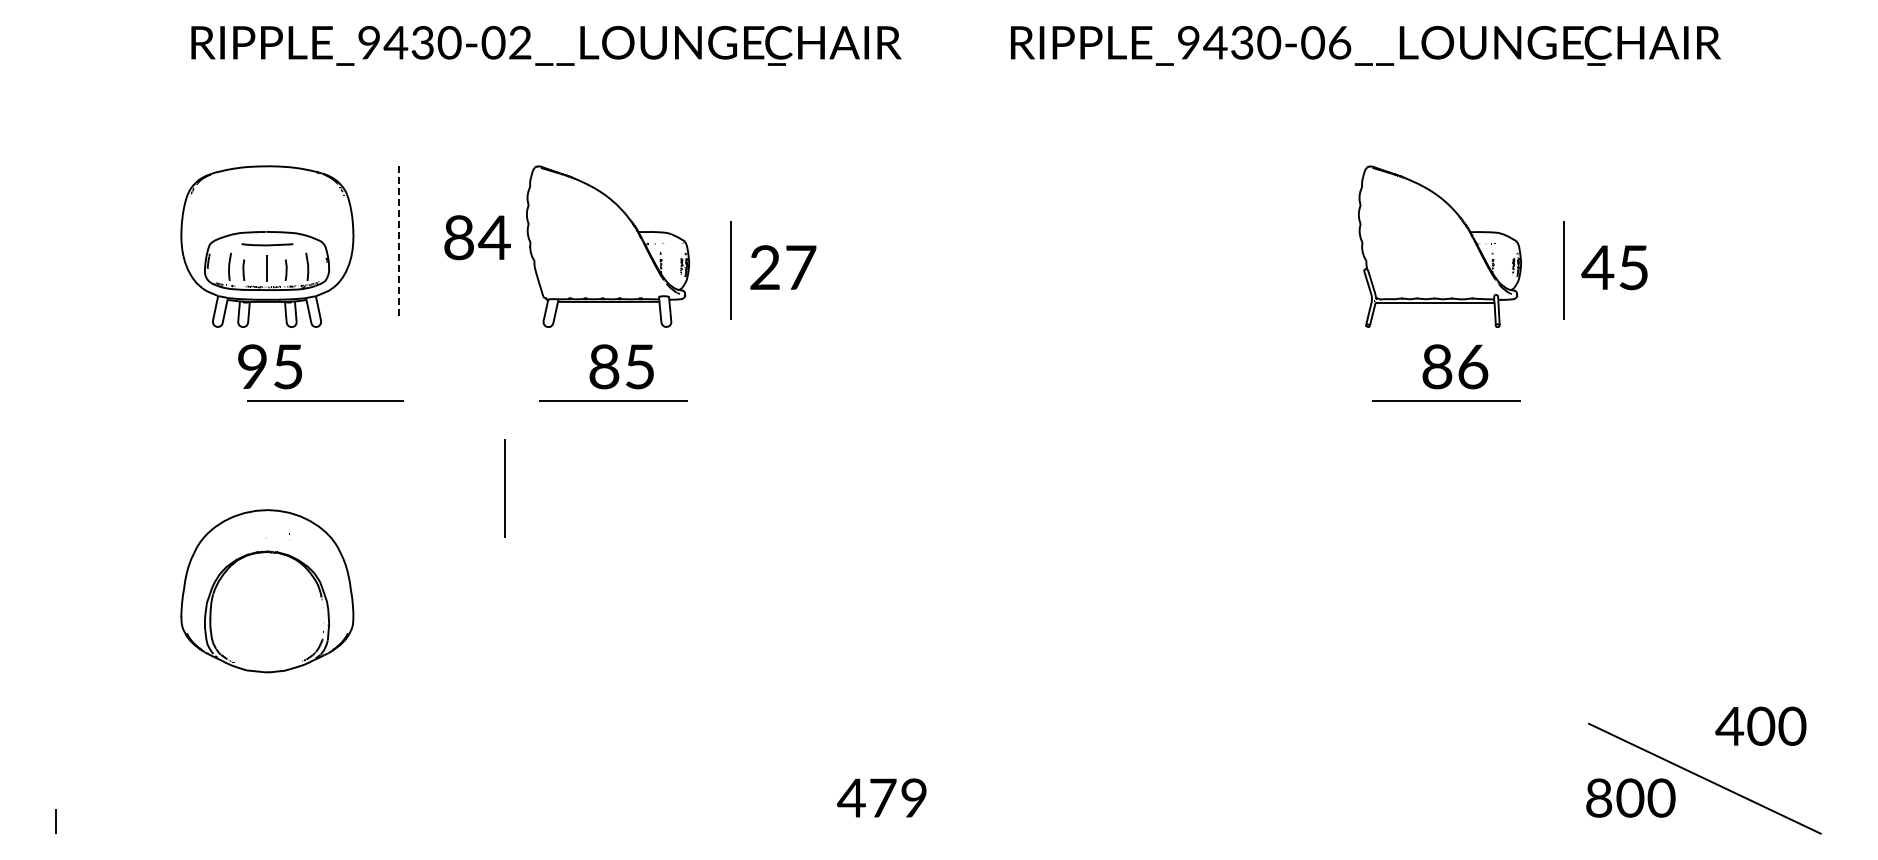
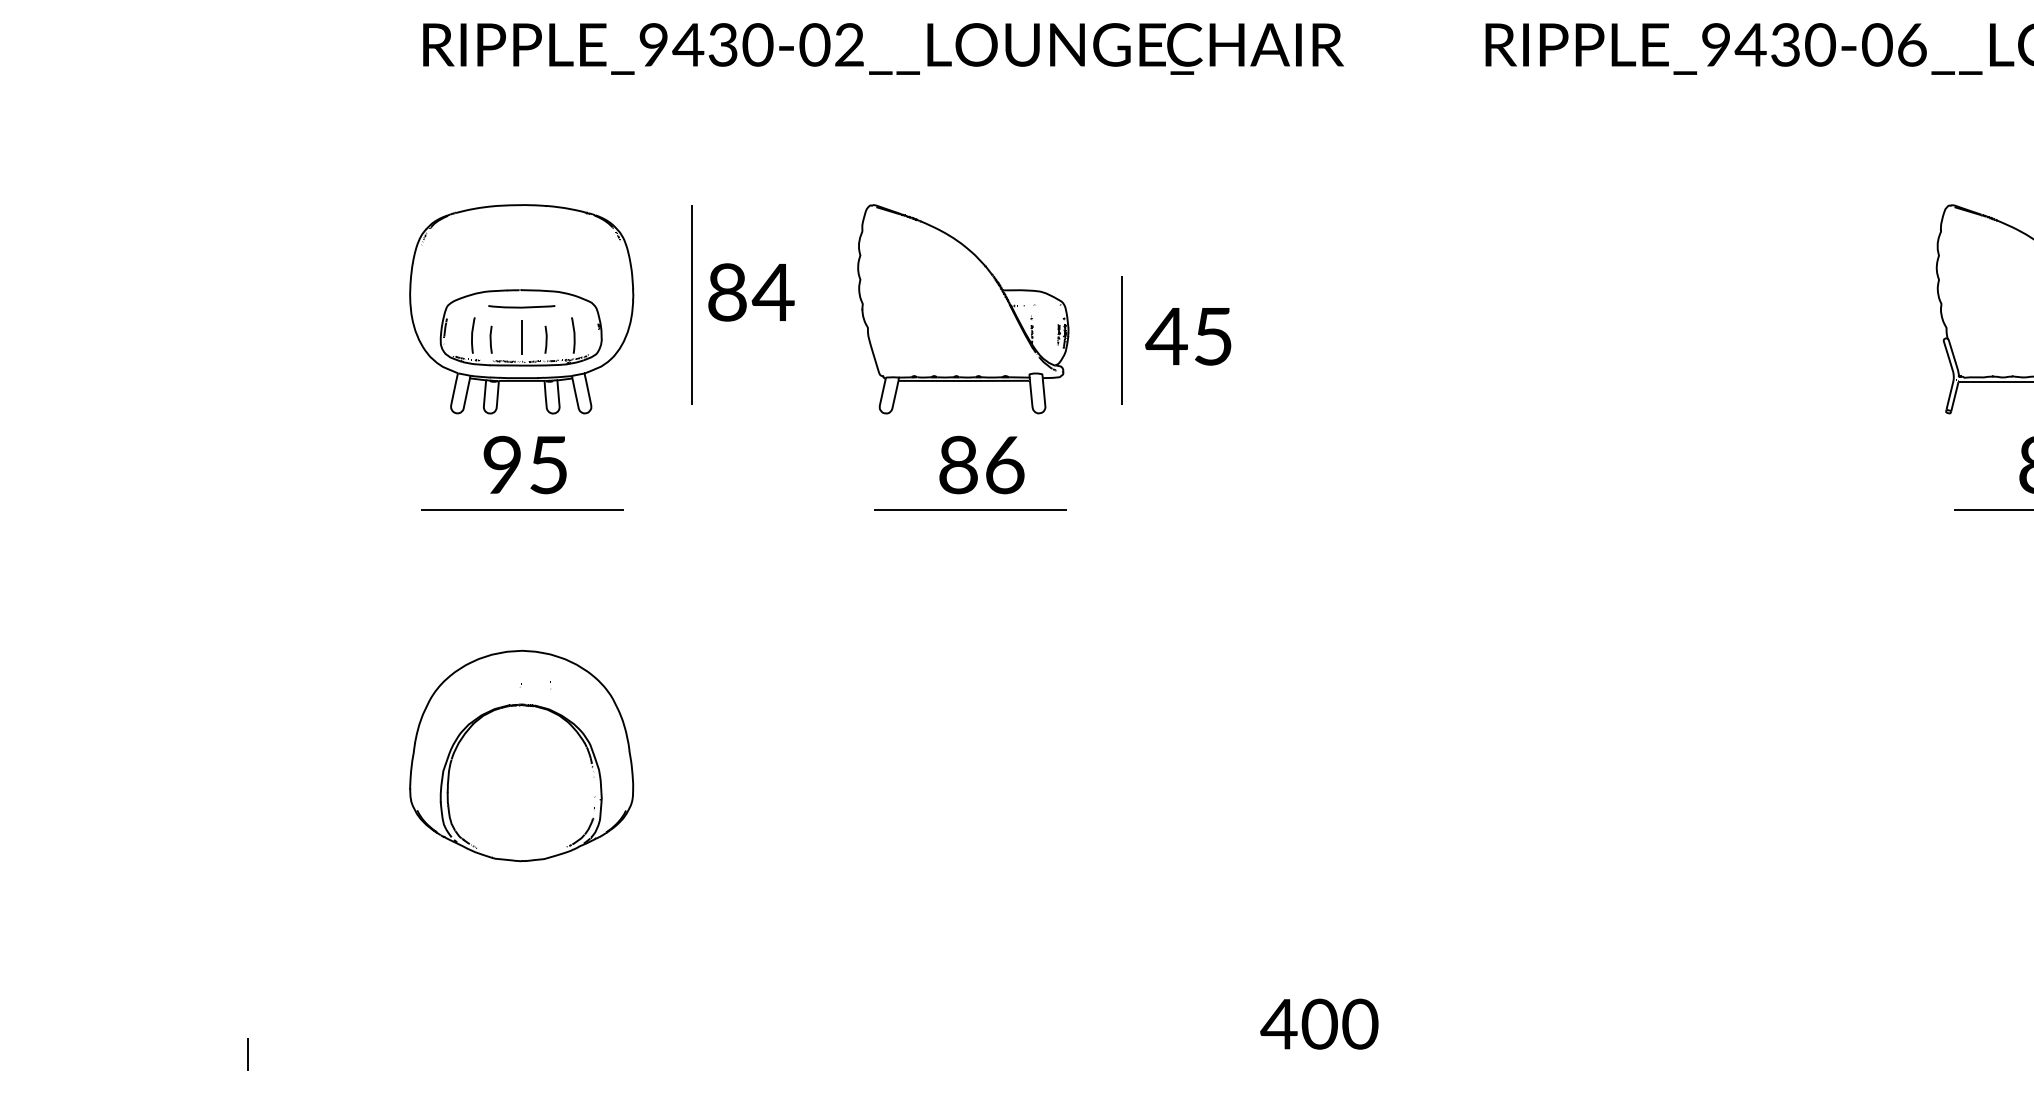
text: (477, 237) -> (751, 292), moved
line: (399, 243) -> (692, 305), dashed -> solid
text: (782, 267) -> (1189, 336), 27 -> 45
text: (640, 366) -> (1005, 464), 85 -> 86
line: (325, 400) -> (523, 508), moved
line: (504, 488) -> (829, 622), removed
text: (898, 797) -> (1339, 1023), 479 -> 400

